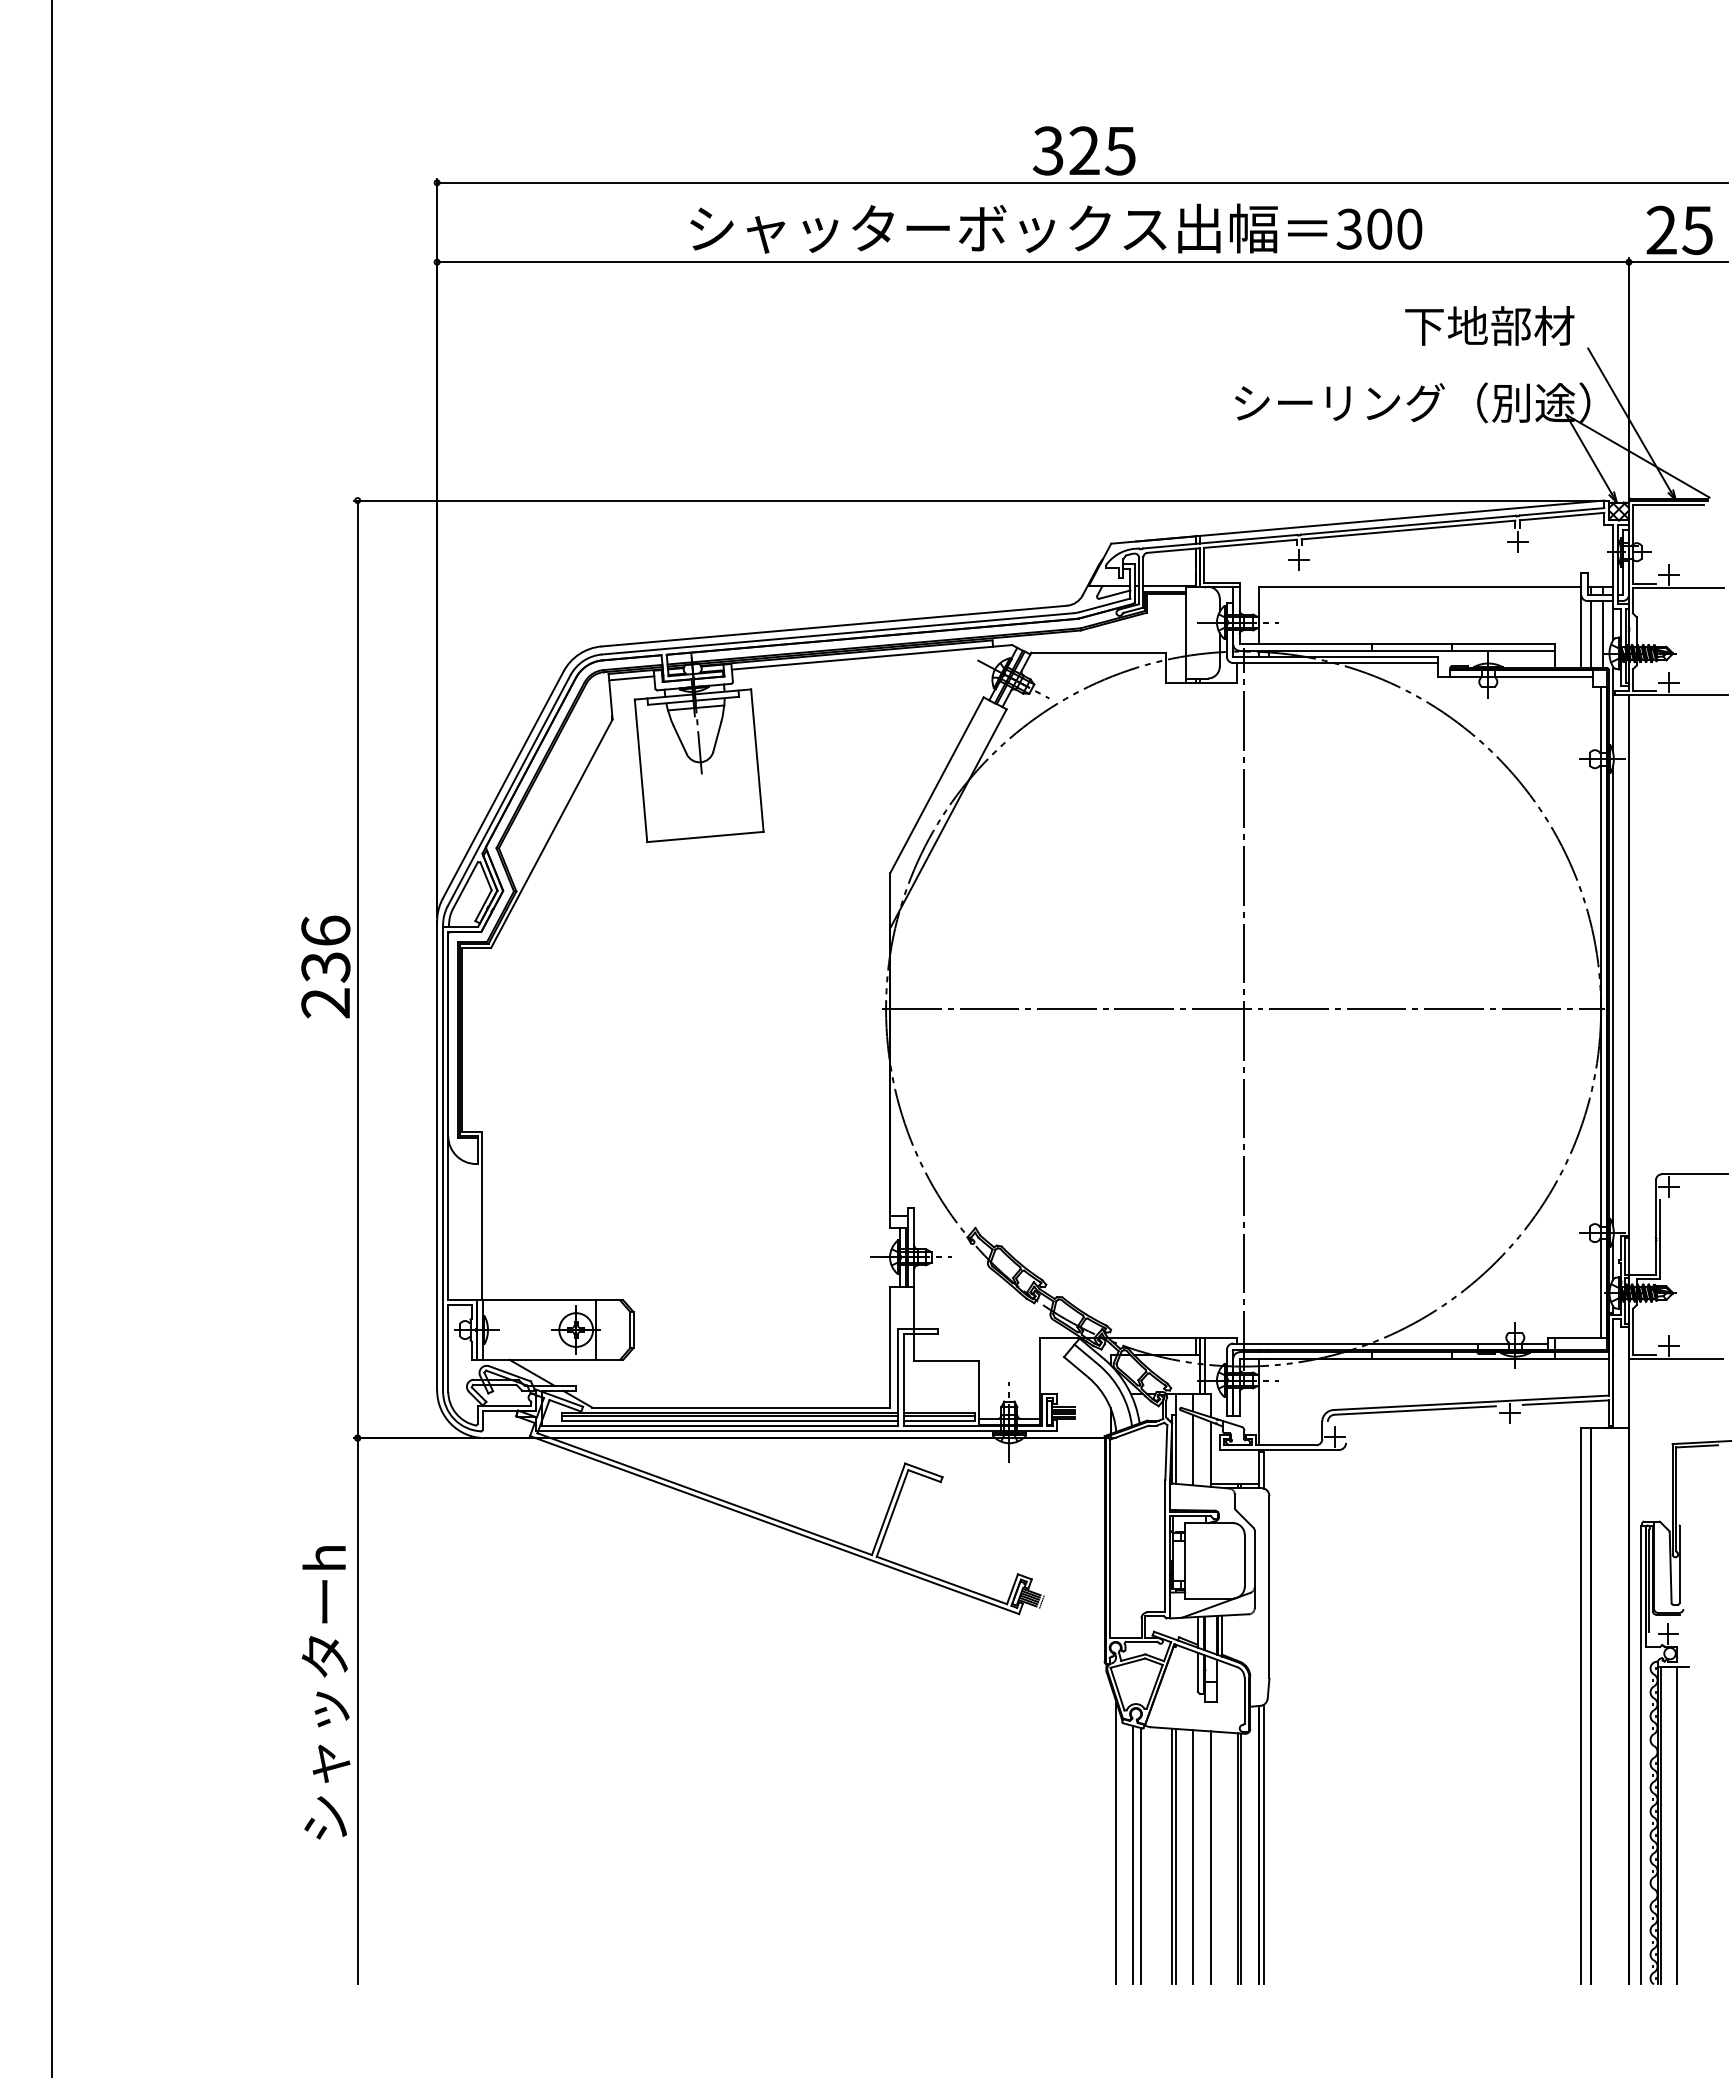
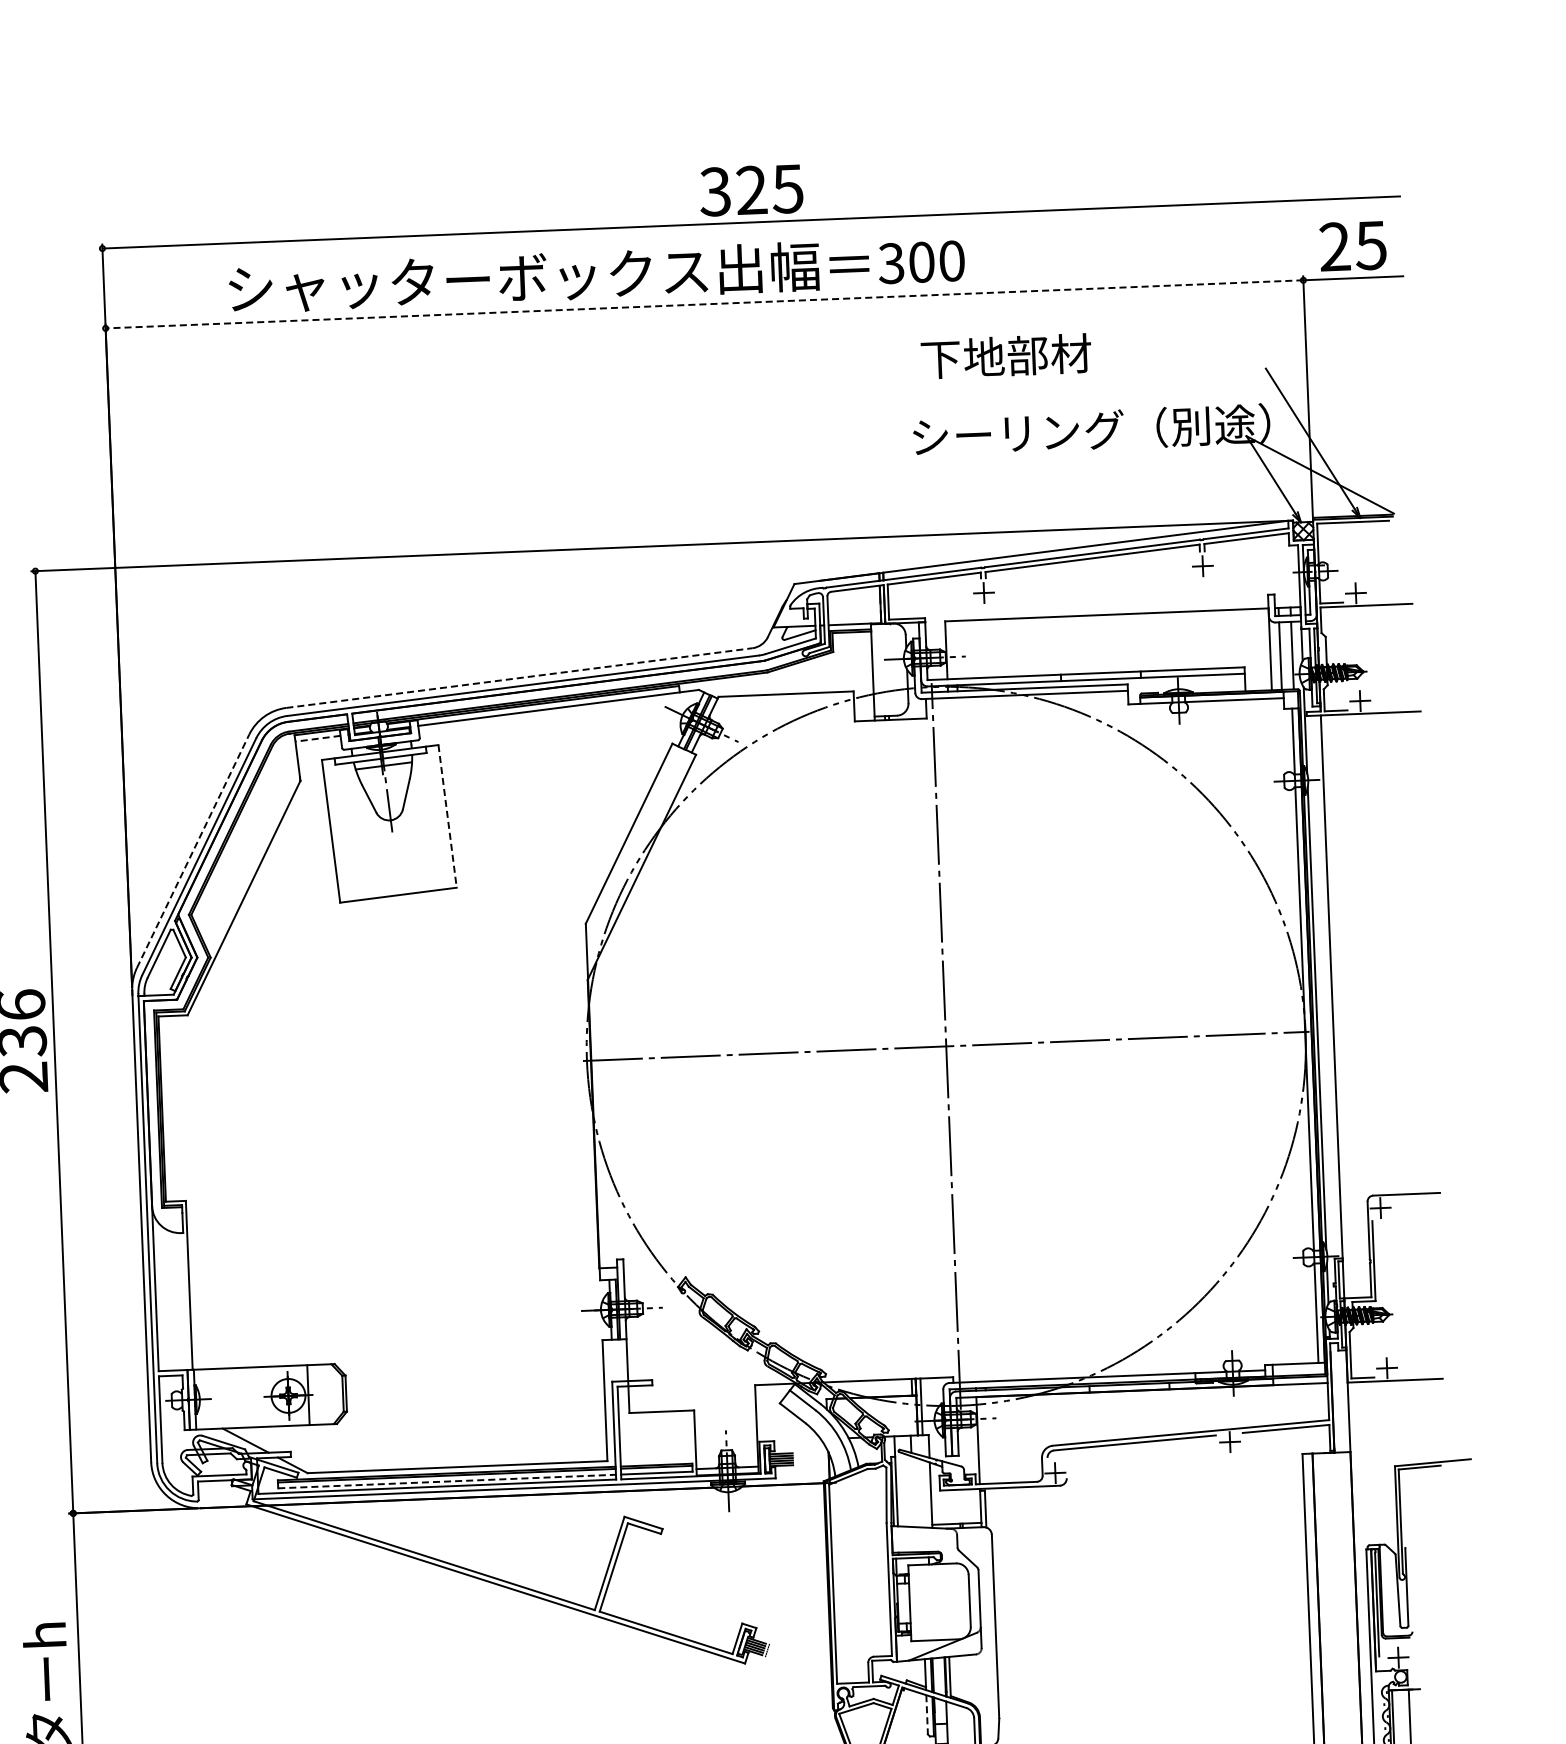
text: (1056, 228) -> (597, 274), moved
line: (1033, 262) -> (704, 304), solid -> dashed
text: (1489, 325) -> (1006, 355), moved
line: (834, 626) -> (519, 678), solid -> dashed
line: (631, 678) -> (317, 738), solid -> dashed
line: (757, 760) -> (447, 816), solid -> dashed
line: (503, 785) -> (193, 851), solid -> dashed
line: (730, 1421) -> (447, 1481), solid -> dashed
line: (1192, 1449) -> (912, 1491), removed
line: (1197, 1672) -> (926, 1715), solid -> dashed

